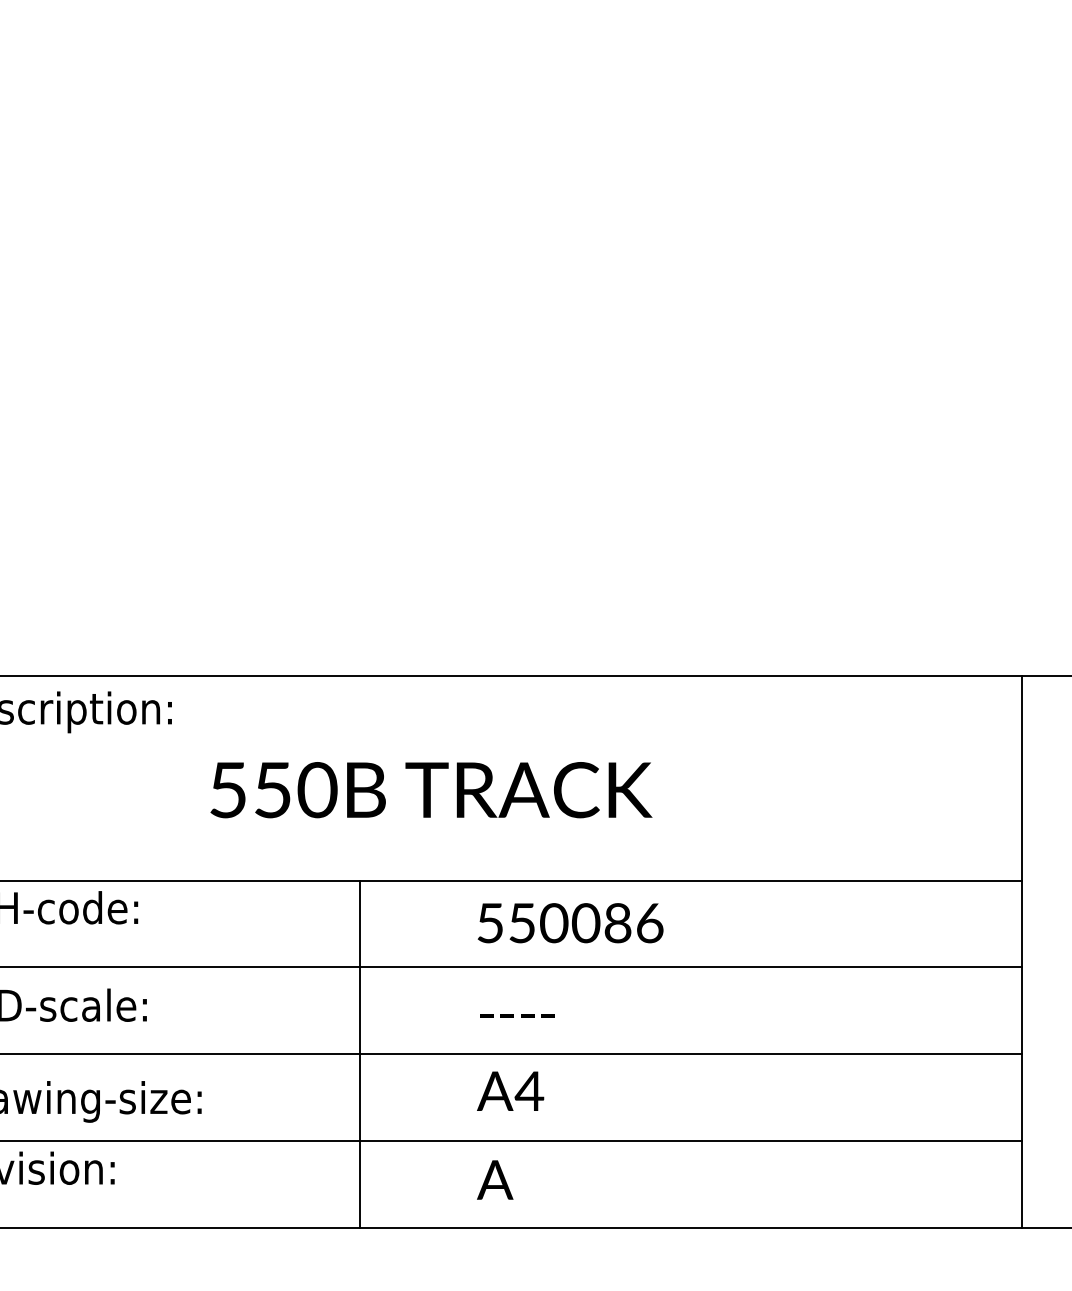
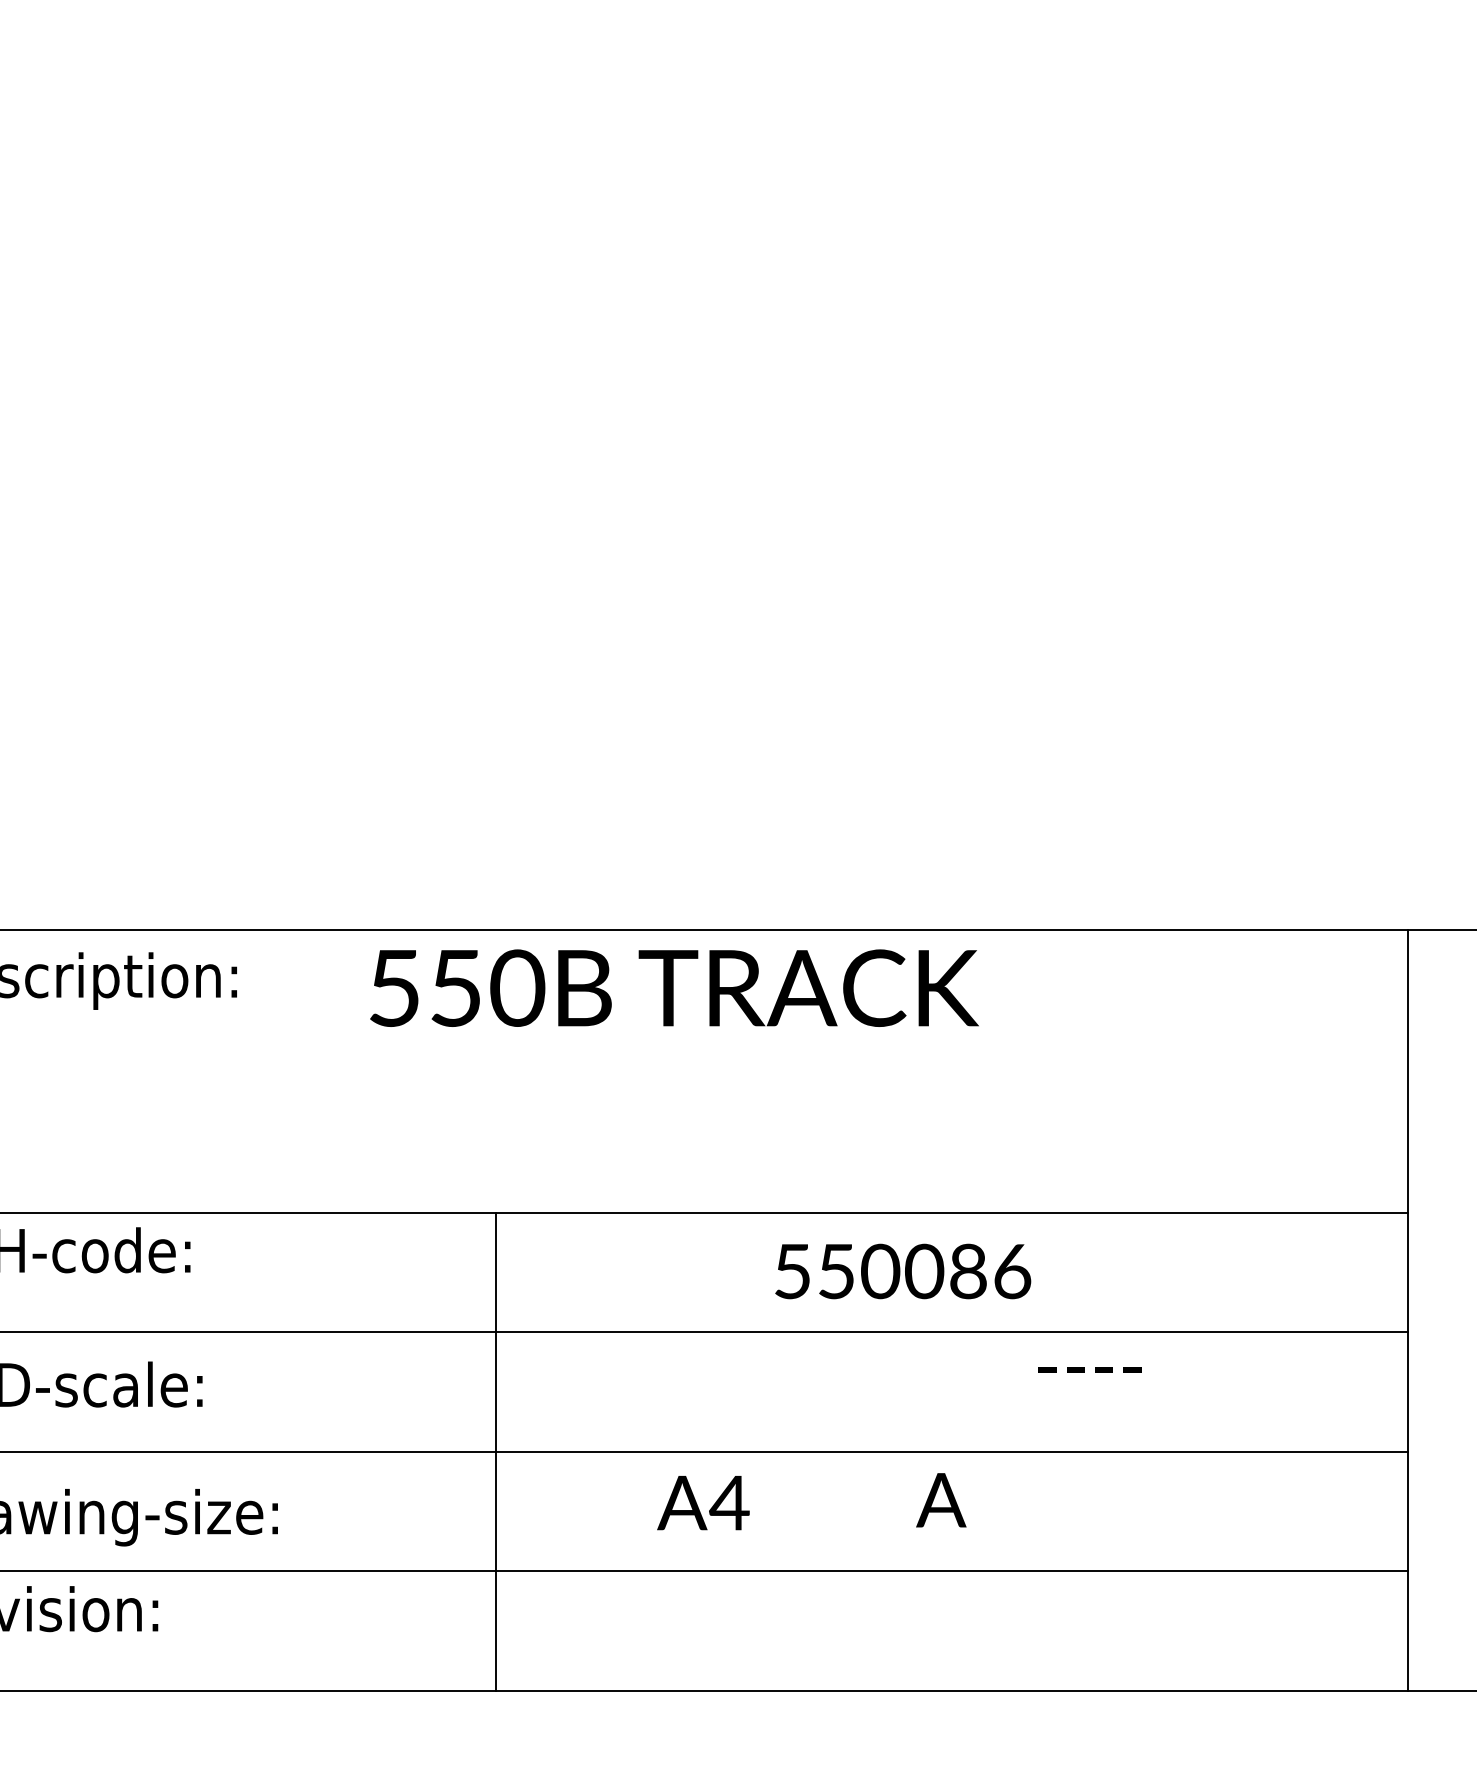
text: (431, 789) -> (674, 987), moved
text: (570, 923) -> (903, 1271), moved
text: (517, 1015) -> (1089, 1369), moved
text: (495, 1180) -> (941, 1500), moved

